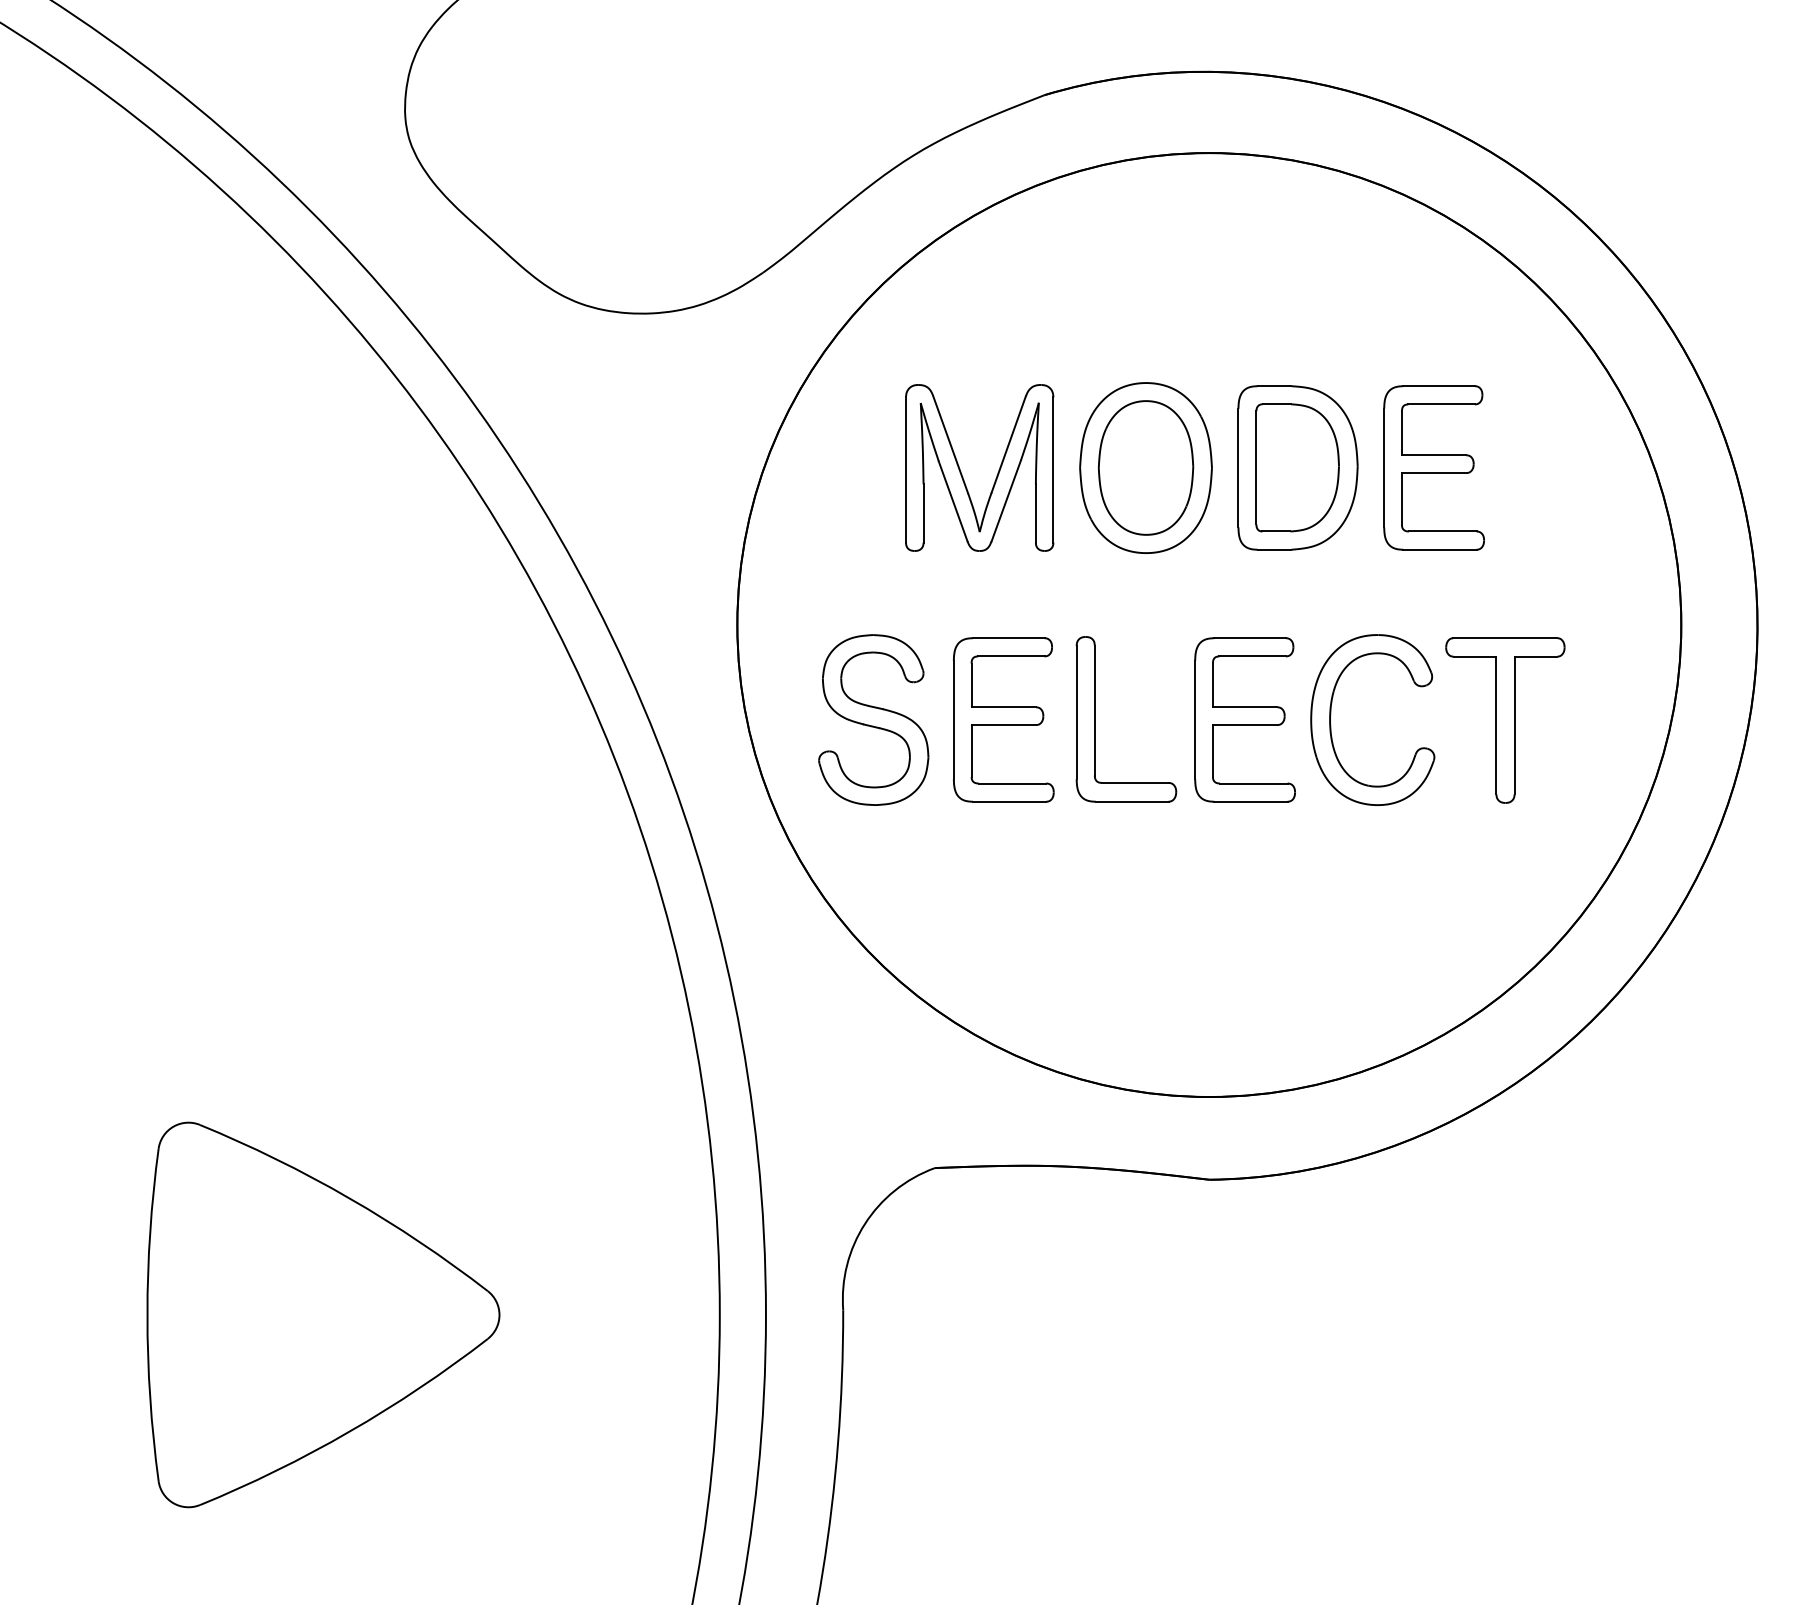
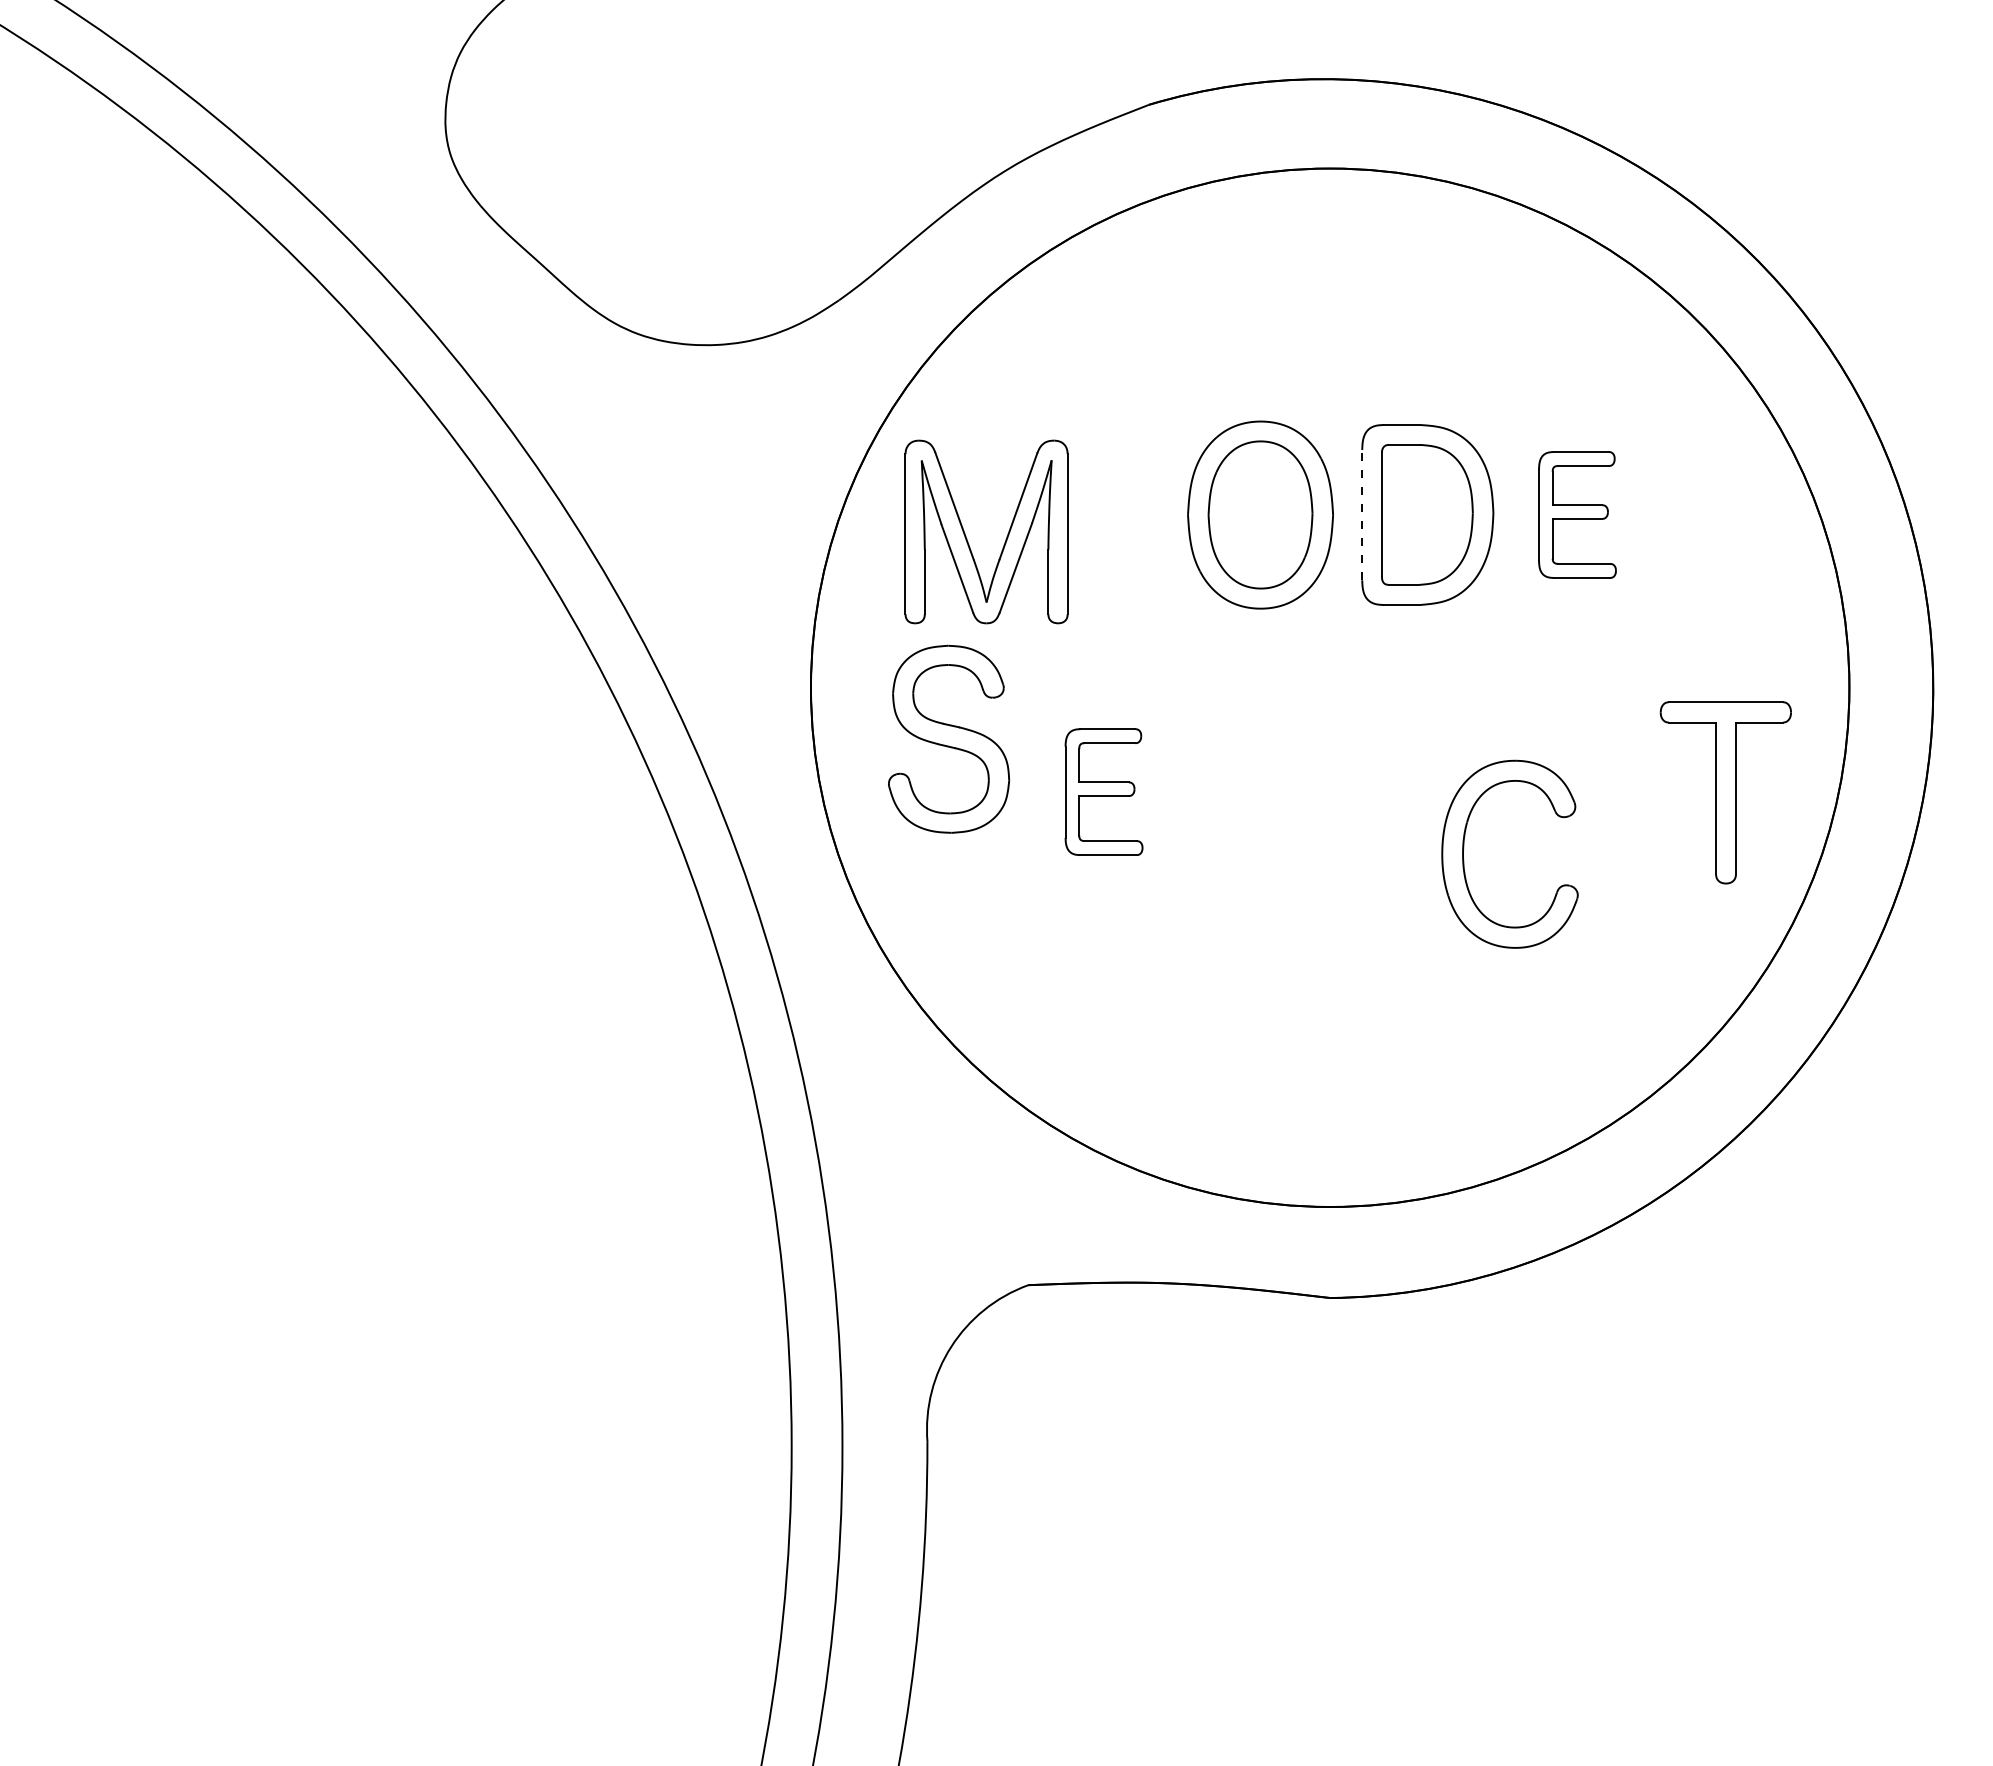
line: (1238, 467) -> (1362, 514), solid -> dashed
part: (1434, 467) -> (1577, 514), size x0.7
part: (962, 473) -> (967, 538), moved
part: (1331, 714) -> (1464, 848), moved
part: (874, 719) -> (949, 738), moved
part: (1003, 719) -> (1103, 791), size x0.7
part: (1095, 719) -> (1204, 791), removed
part: (1245, 719) -> (1369, 791), removed
part: (1505, 720) -> (1725, 792), moved
part: (323, 1314) -> (355, 1446), removed

